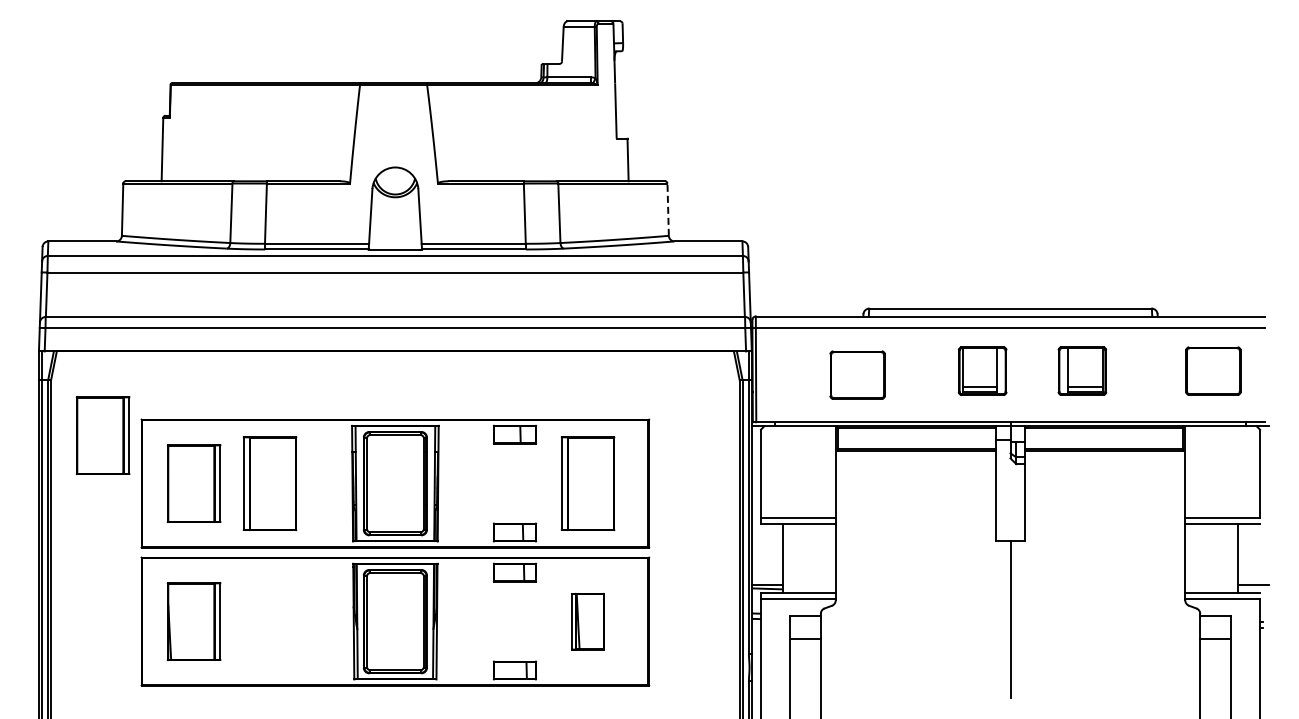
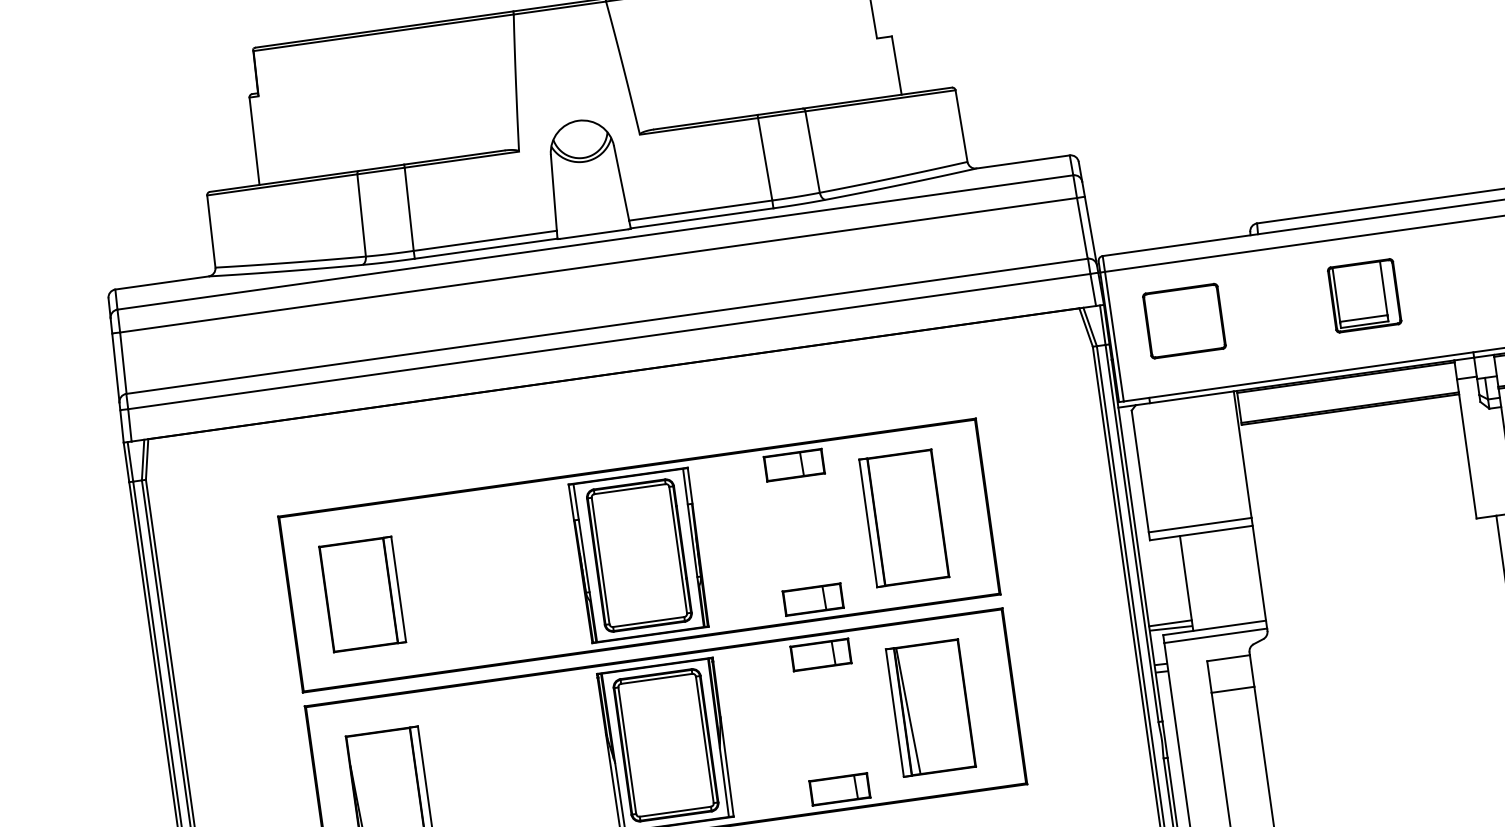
line: (668, 209) -> (961, 125), dashed -> solid
part: (982, 370) -> (1364, 295), moved
part: (857, 374) -> (1184, 320), moved
part: (102, 435) -> (227, 545), removed
part: (269, 483) -> (466, 579), removed
part: (587, 621) -> (930, 707), size x1.67

